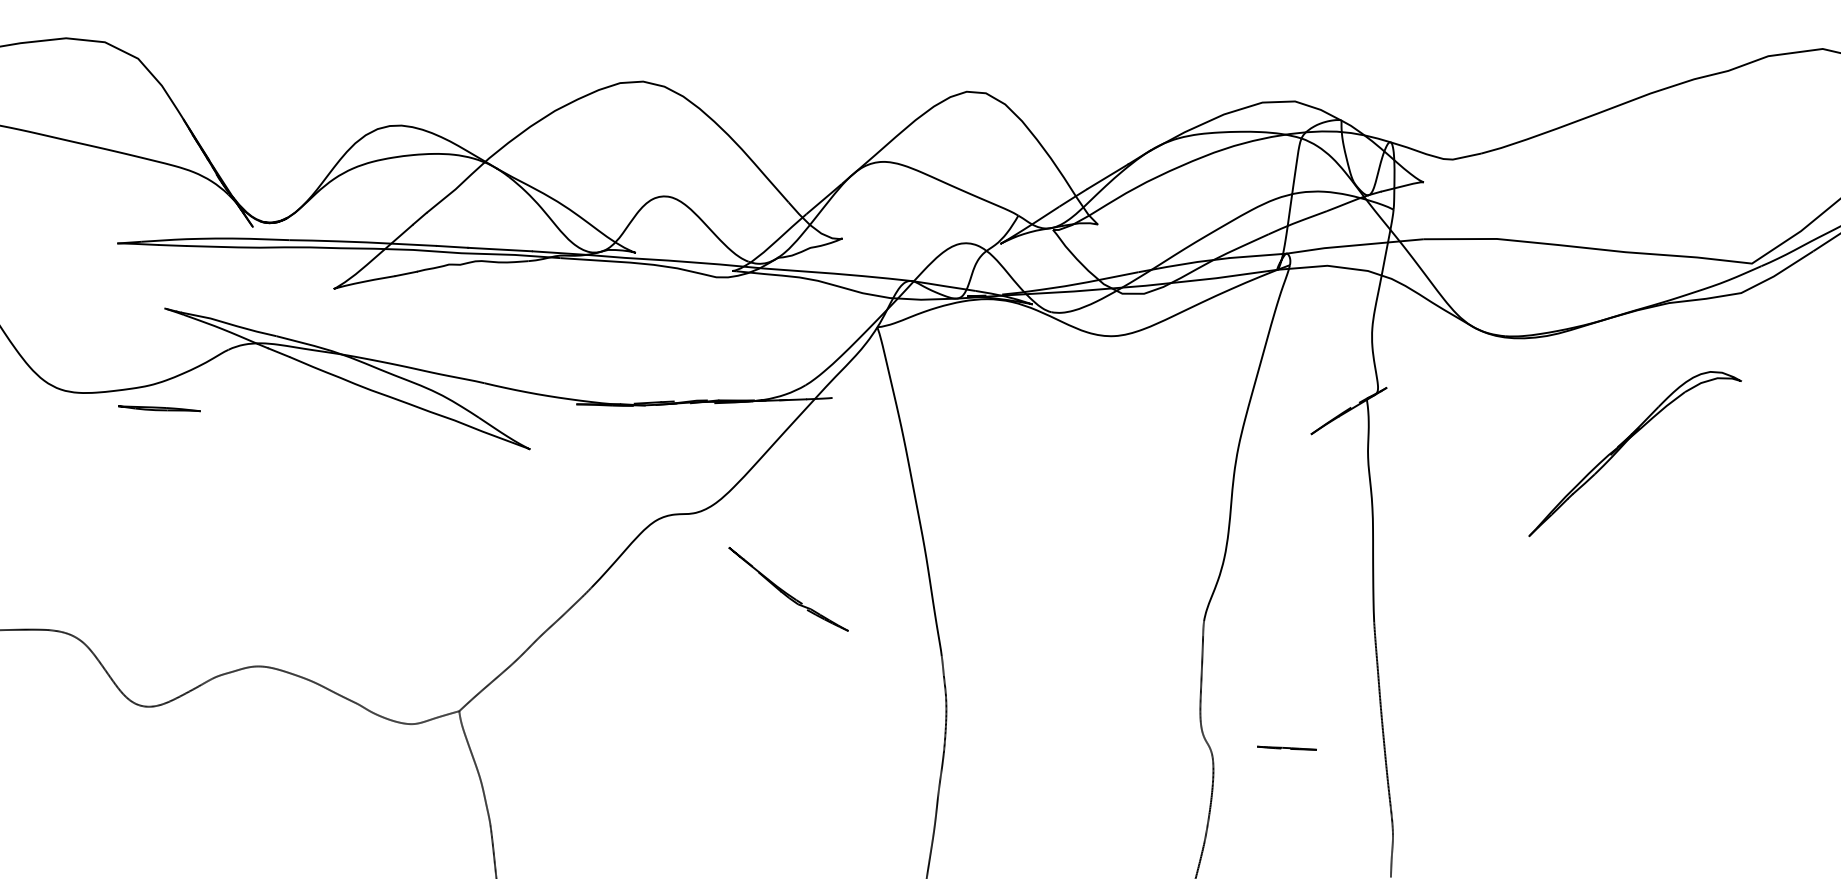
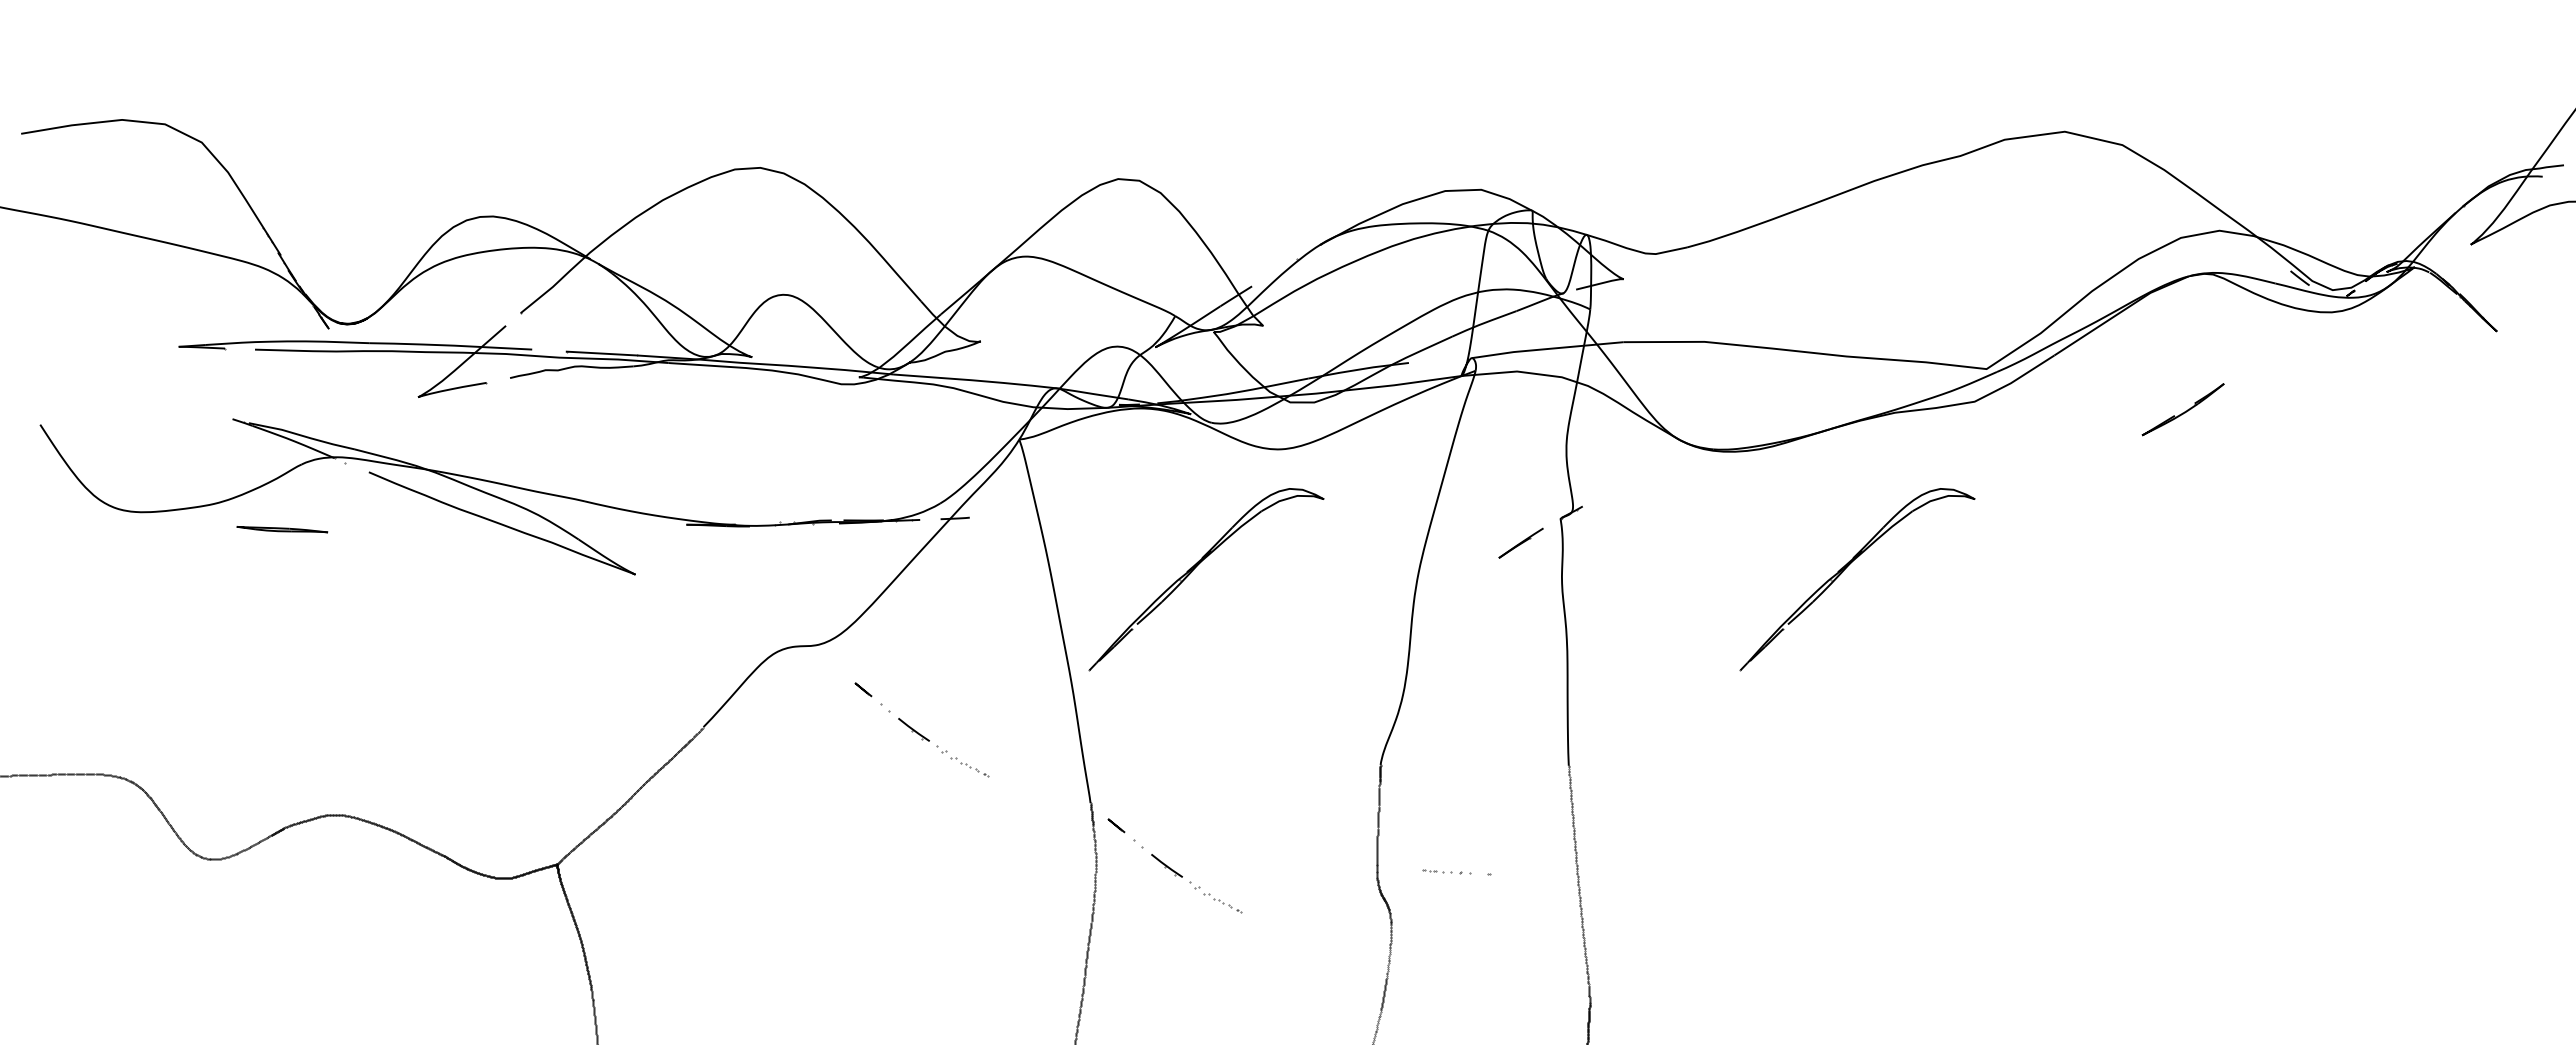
line: (1257, 255) -> (1439, 360), removed
part: (159, 408) -> (282, 529), moved
part: (1036, 443) -> (1195, 568), added
part: (1017, 712) -> (1174, 865), added
part: (1287, 748) -> (1456, 872), moved

